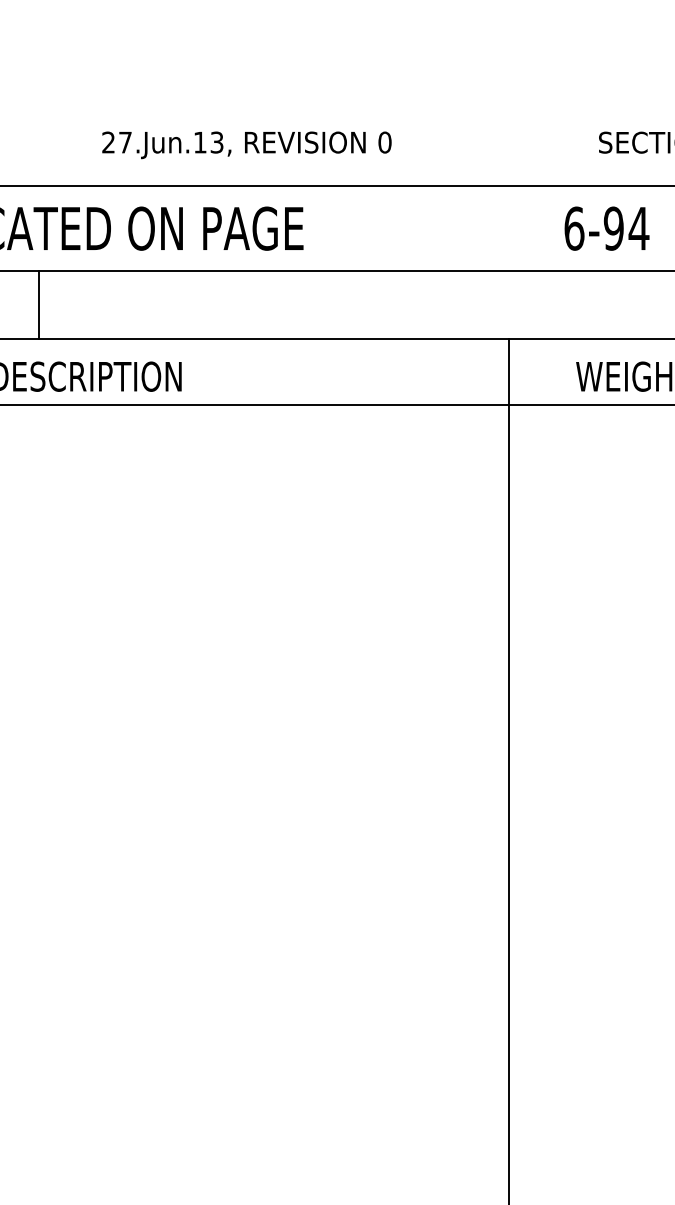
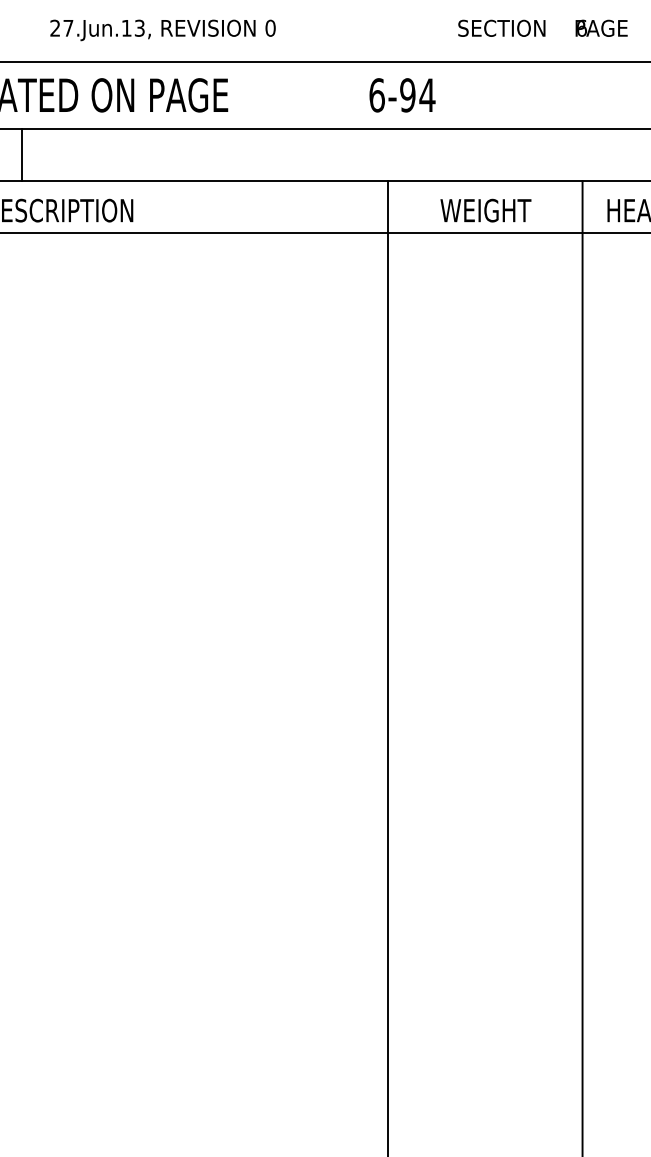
text: (246, 145) -> (162, 30), moved
text: (606, 228) -> (402, 95), moved

